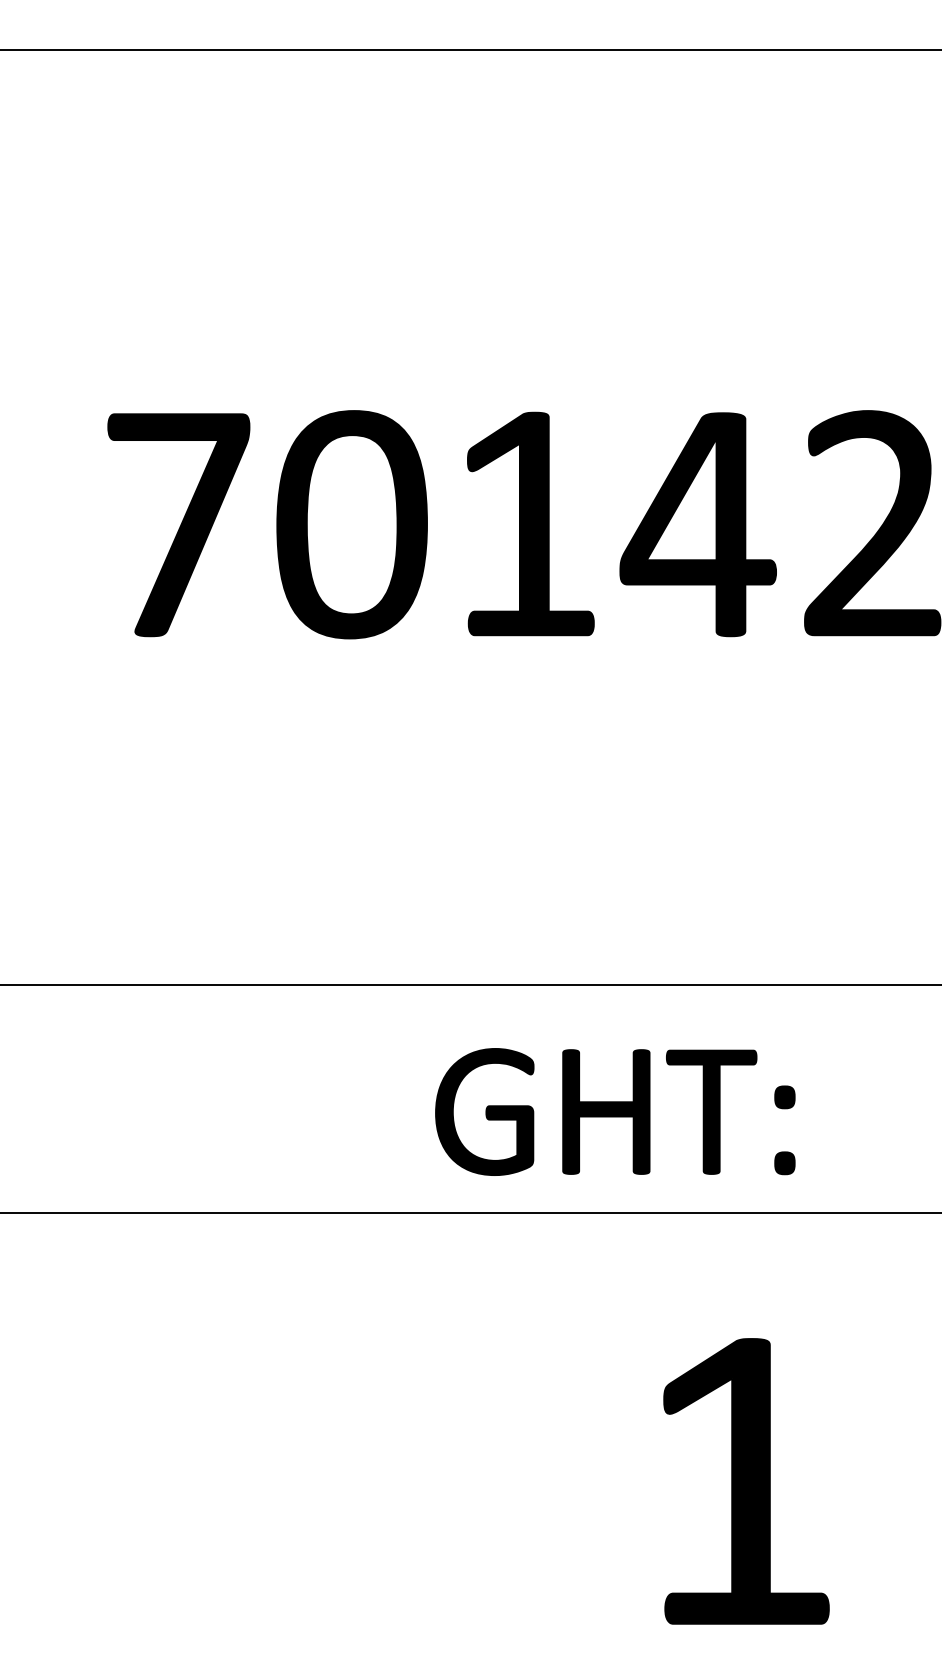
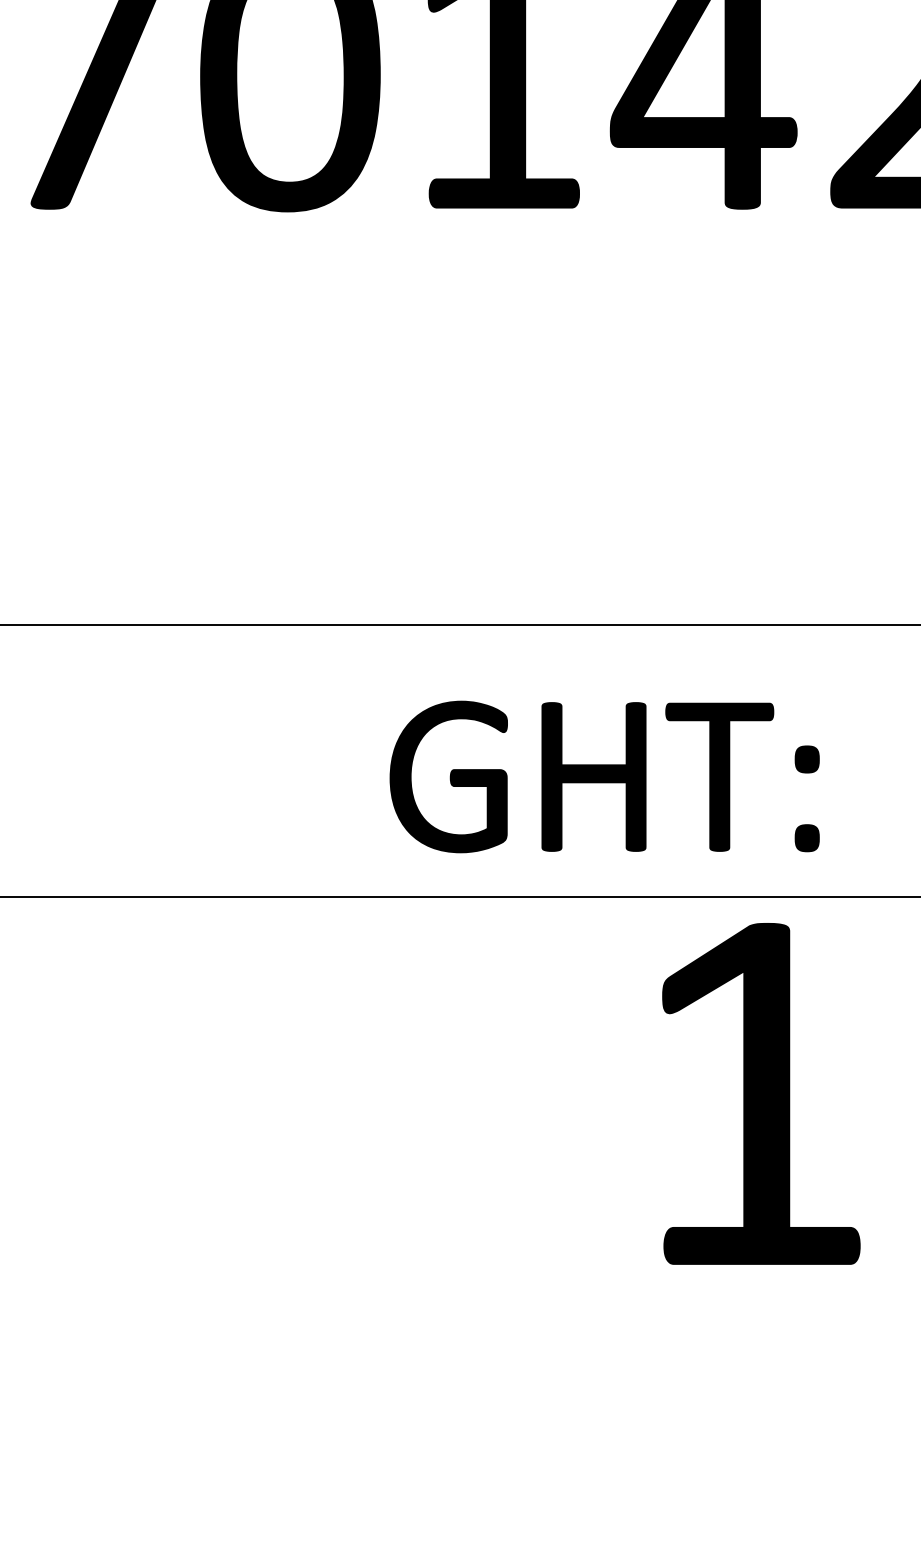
part: (746, 1481) -> (761, 1094), moved

